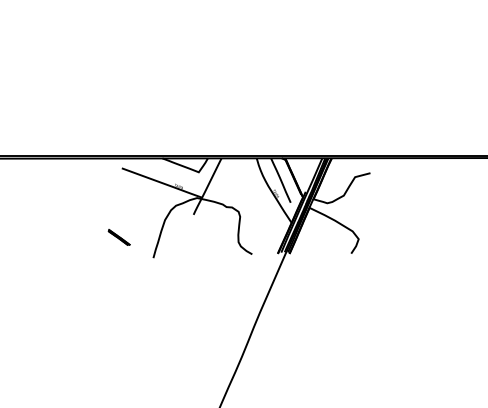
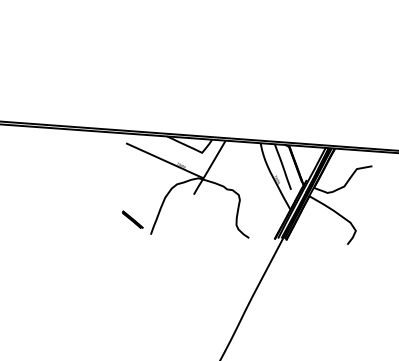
line: (118, 237) -> (132, 219), moved

